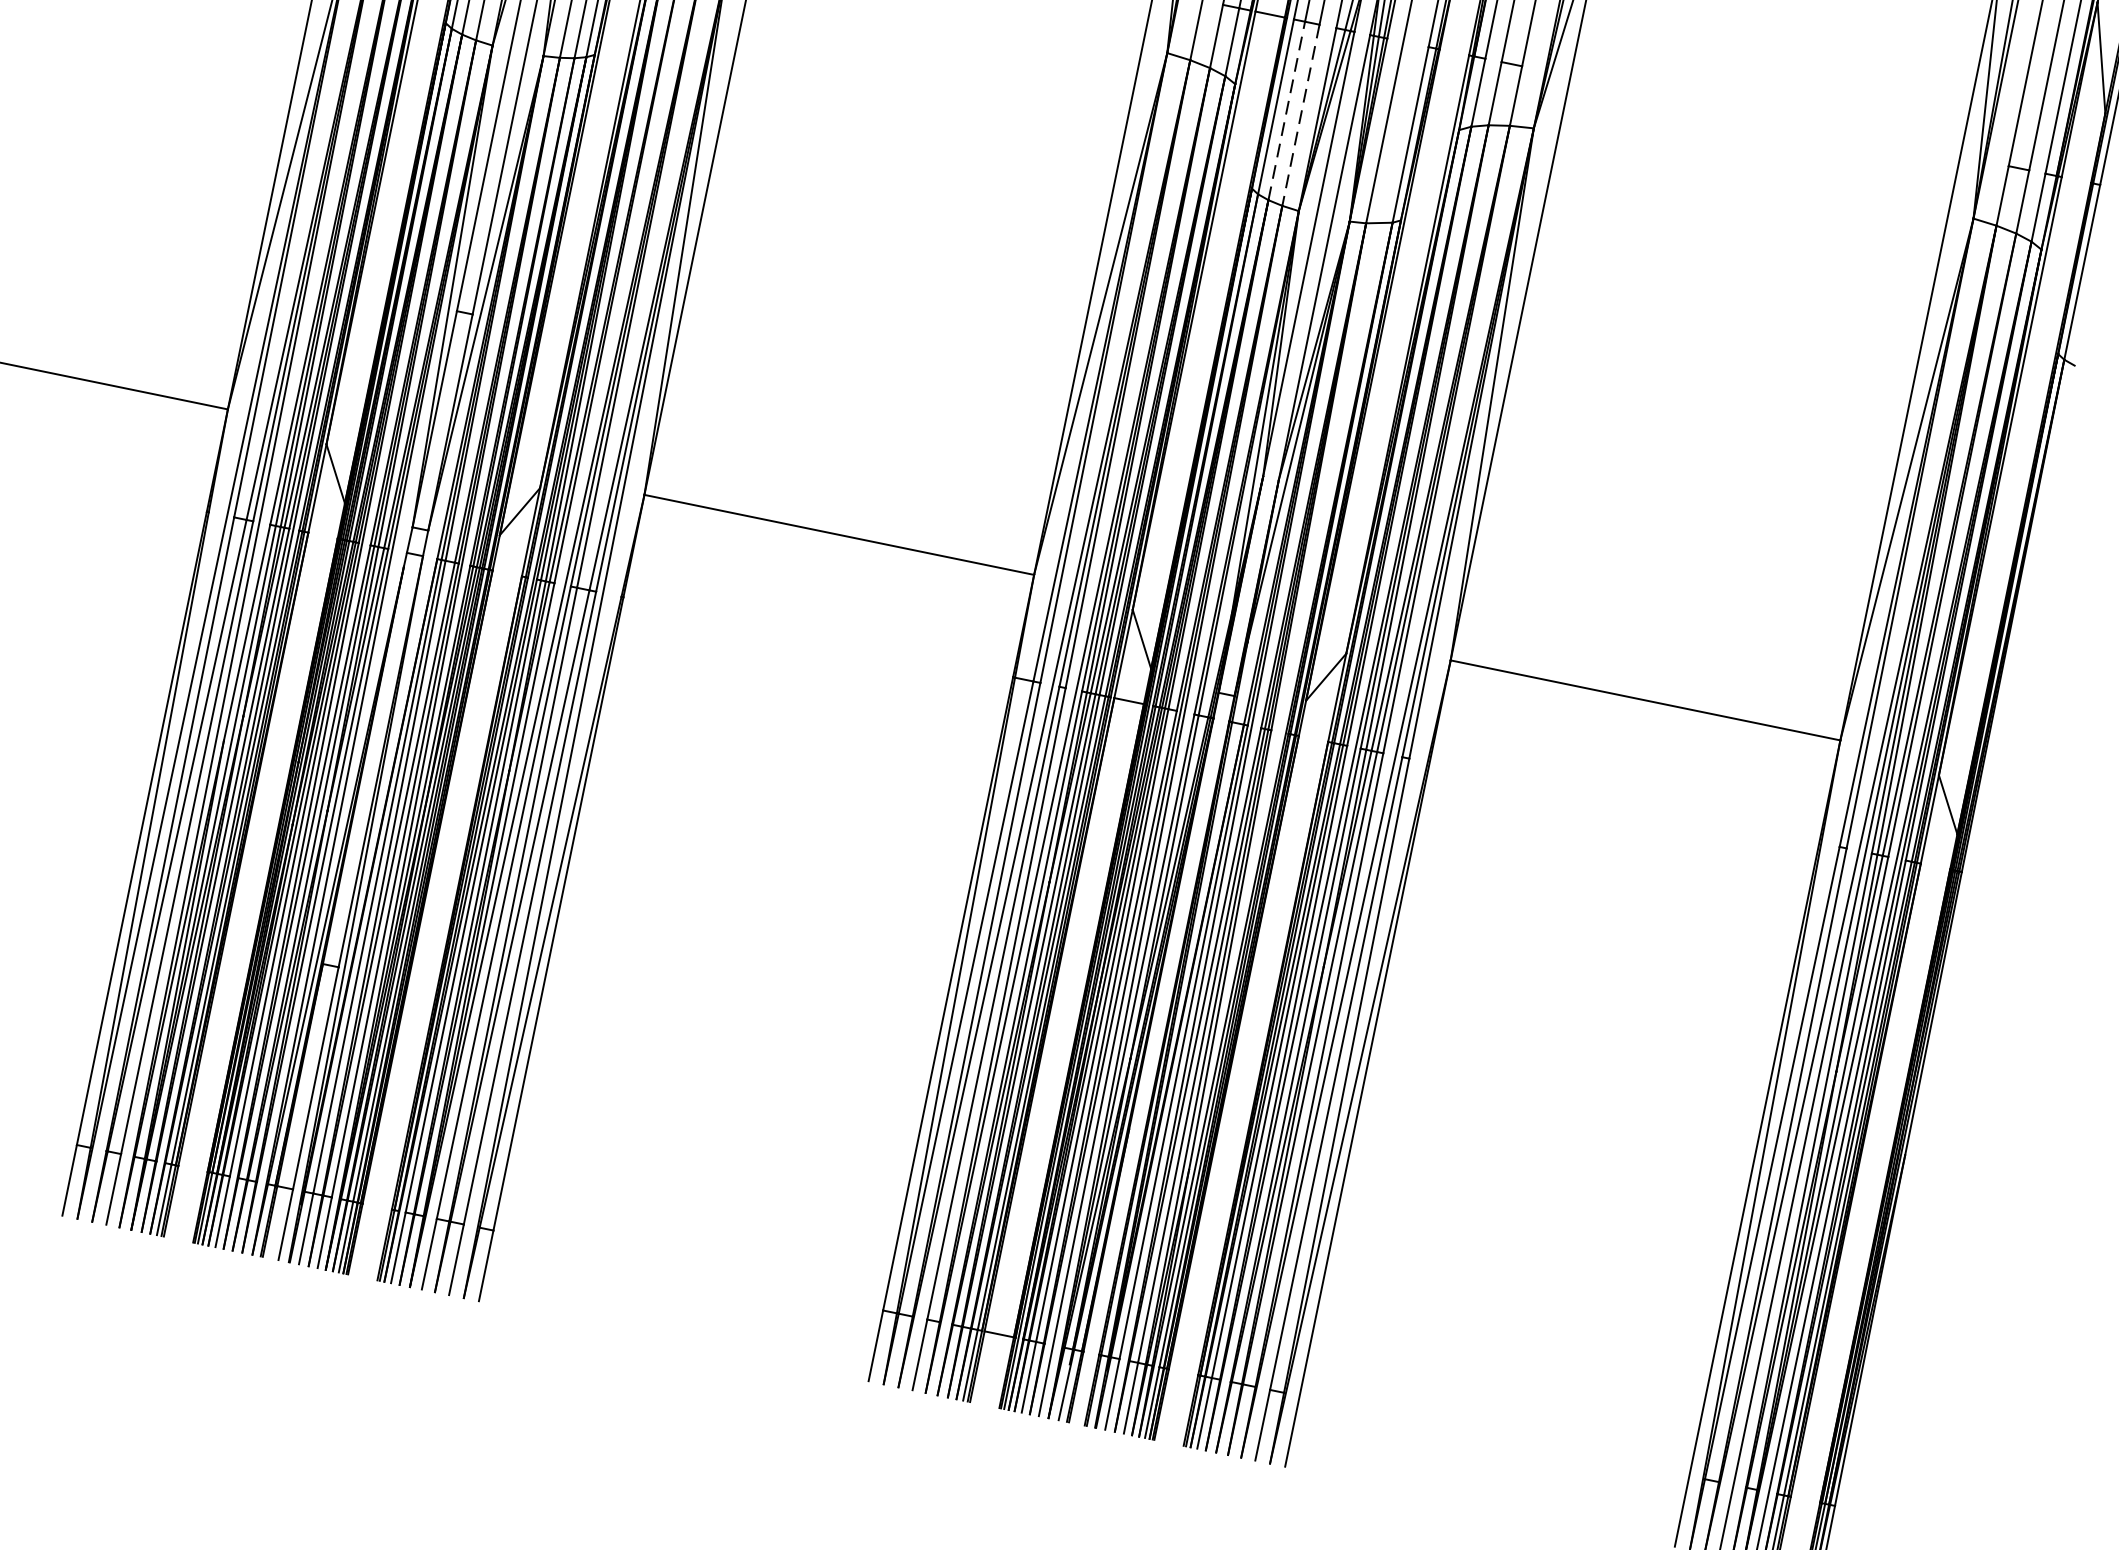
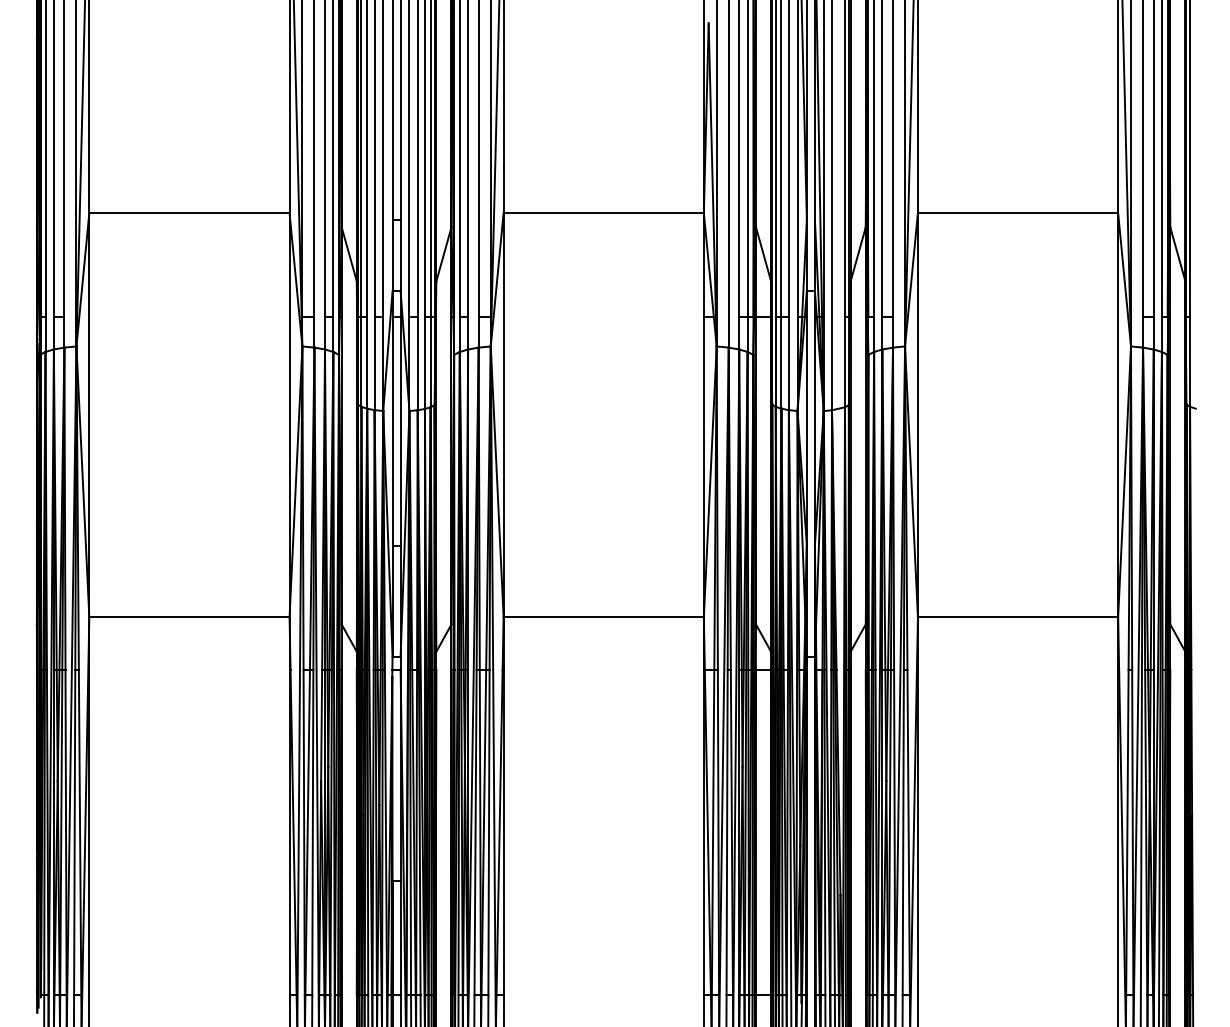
line: (1286, 110) -> (781, 362), dashed -> solid
line: (1300, 114) -> (788, 363), dashed -> solid

